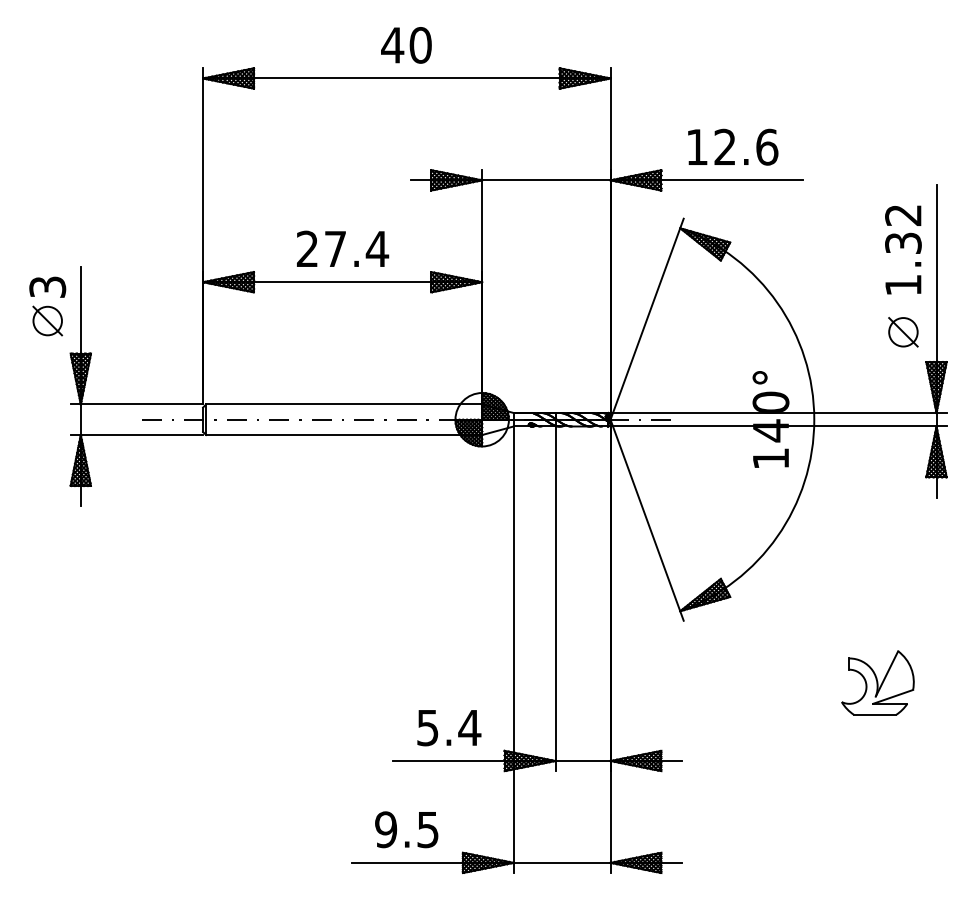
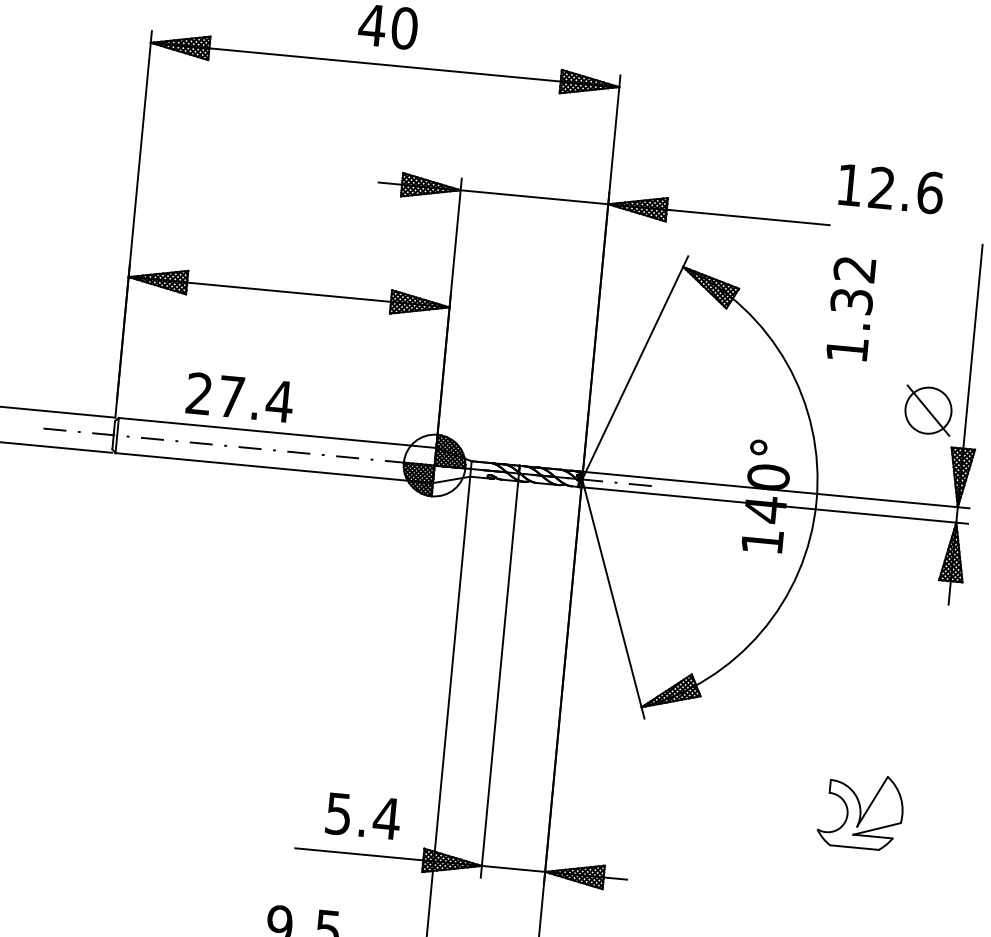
text: (733, 146) -> (891, 188), moved
text: (343, 248) -> (240, 397), moved
text: (903, 249) -> (851, 308), moved
part: (903, 332) -> (928, 411), size x1.4

